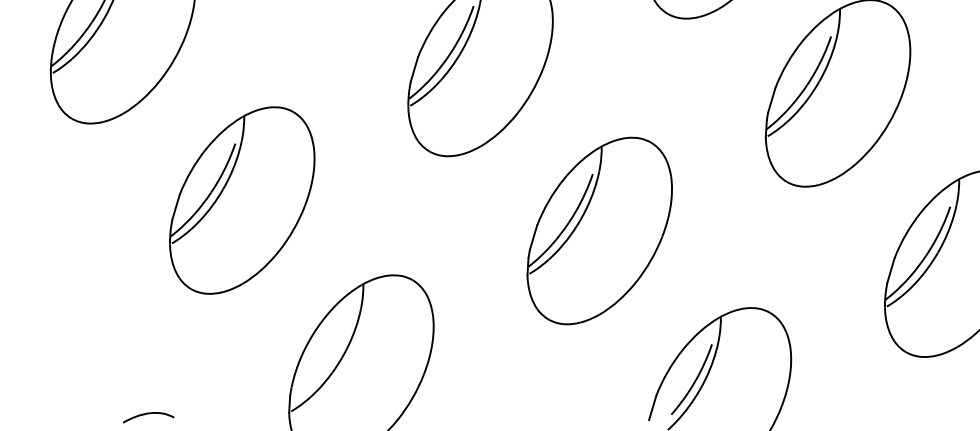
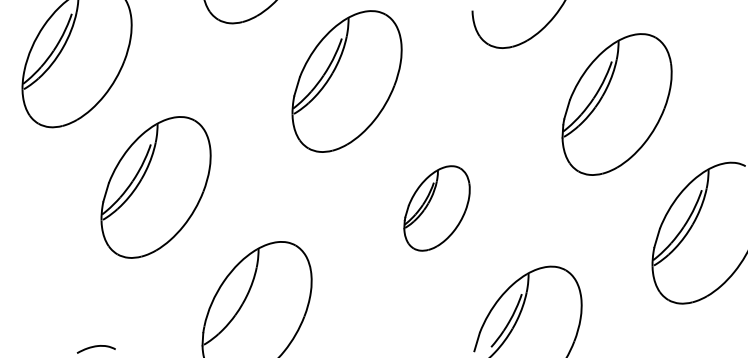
part: (241, 200) -> (155, 187), moved
part: (598, 231) -> (436, 208), size x0.6

